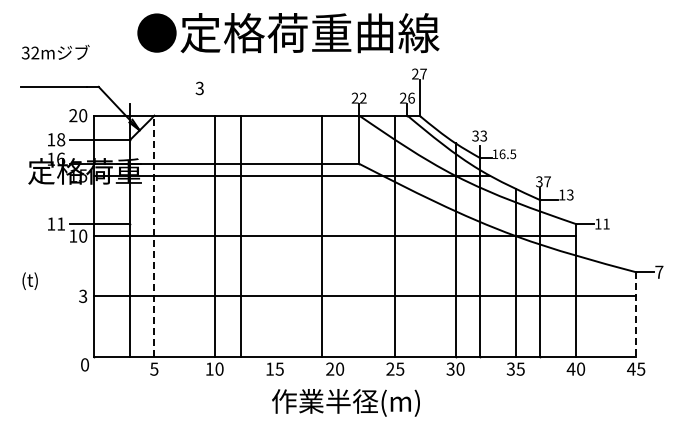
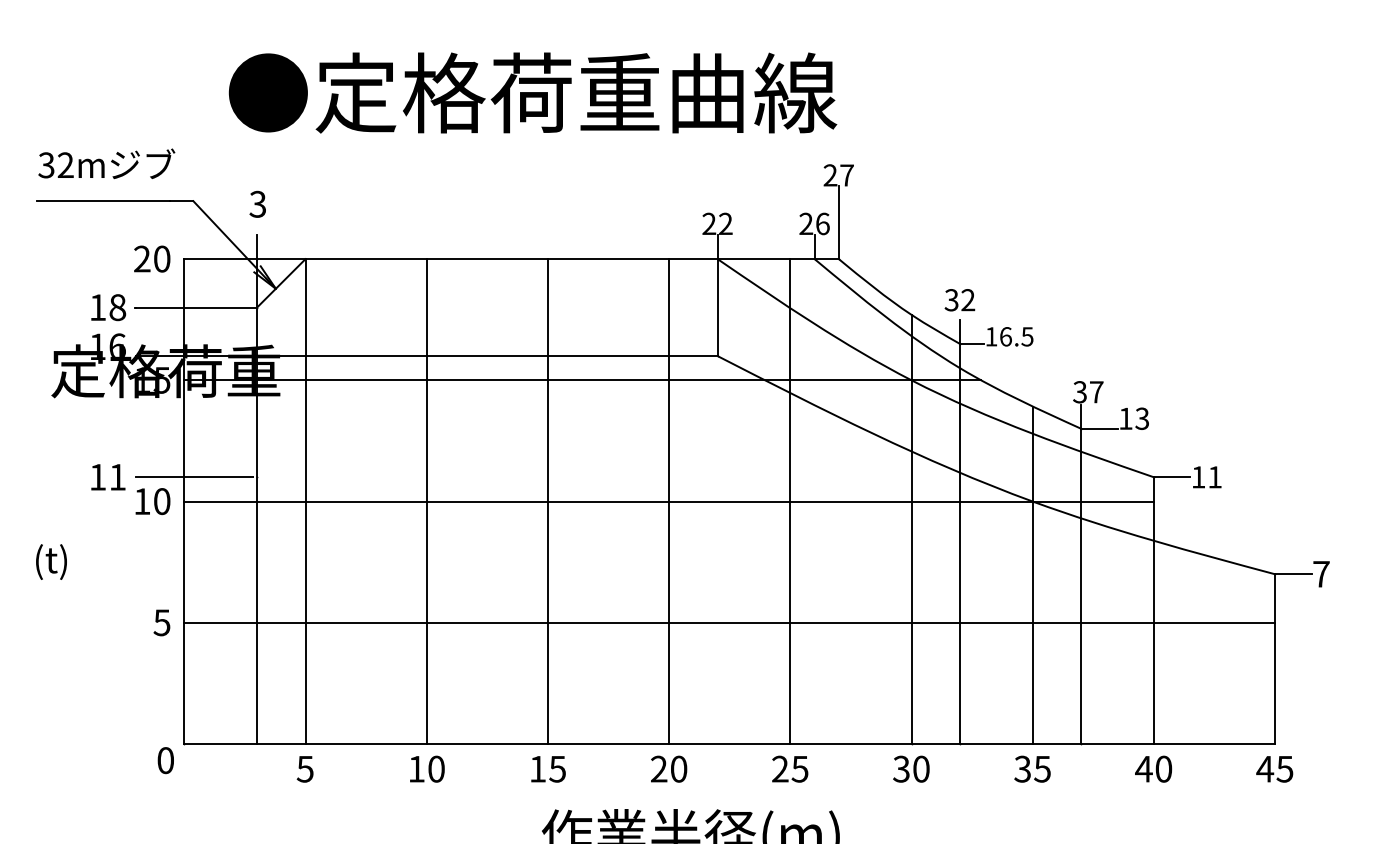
text: (288, 33) -> (533, 93), moved
text: (55, 51) -> (106, 162), moved
text: (199, 88) -> (257, 204), moved
text: (483, 136) -> (967, 301), 33 -> 32
line: (154, 235) -> (305, 500), dashed -> solid
line: (240, 235) -> (547, 500), moved
line: (322, 235) -> (669, 500), moved
text: (29, 280) -> (50, 560), moved
text: (83, 295) -> (162, 620), 3 -> 5
line: (636, 314) -> (1275, 659), dashed -> solid

